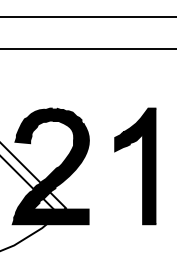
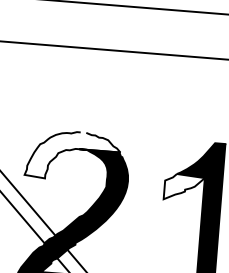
fill: (48, 125) -> (72, 155), removed
fill: (129, 141) -> (184, 187), removed

